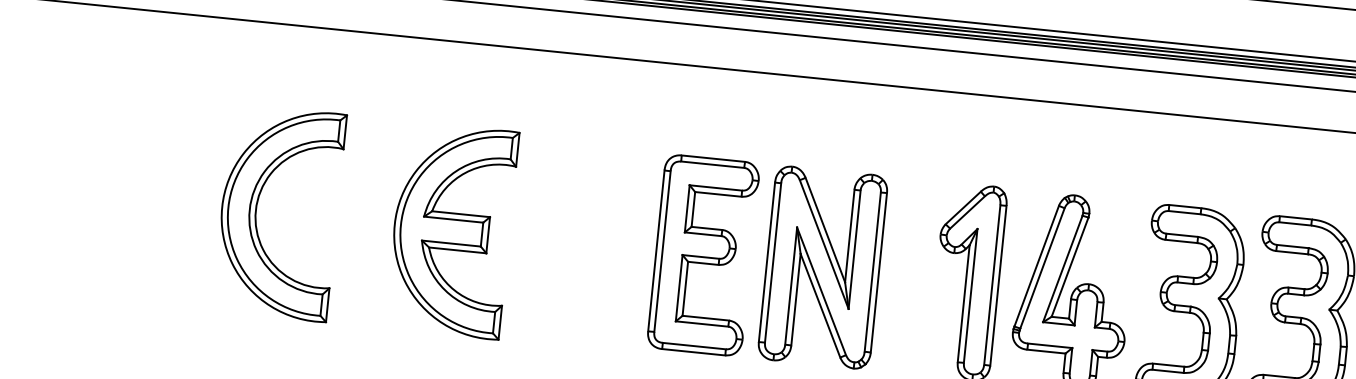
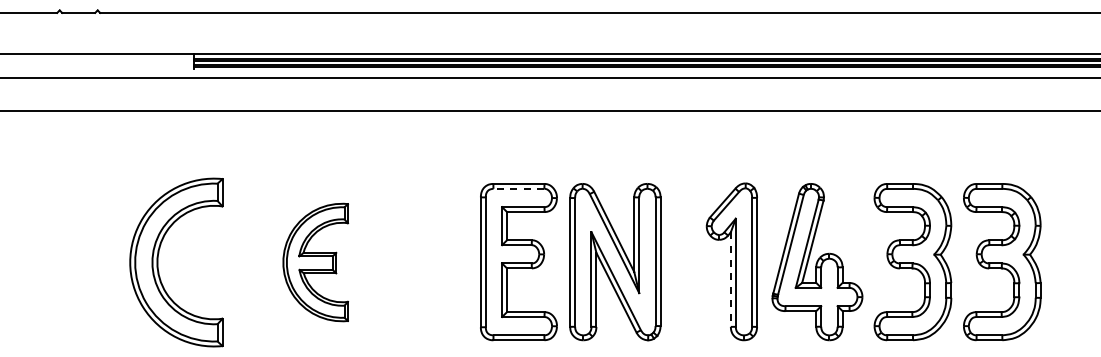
line: (712, 164) -> (518, 188), solid -> dashed
part: (451, 230) -> (315, 262), size x0.7
line: (963, 304) -> (730, 280), solid -> dashed

